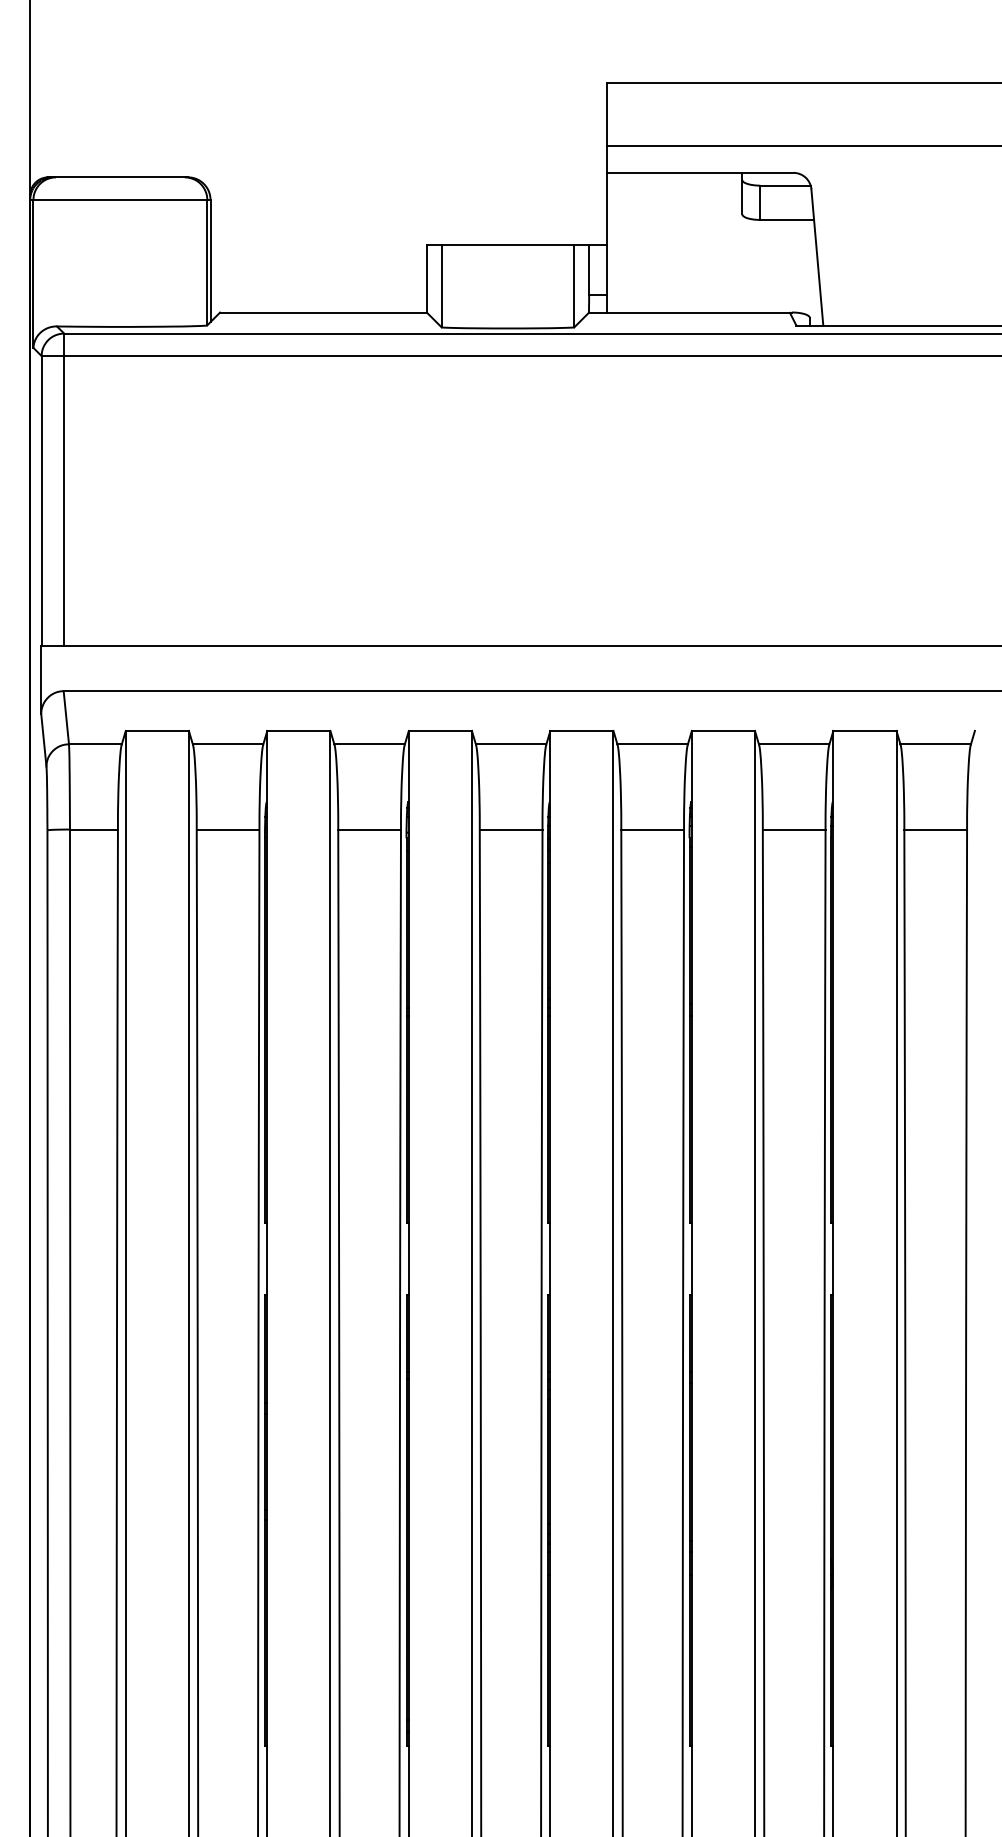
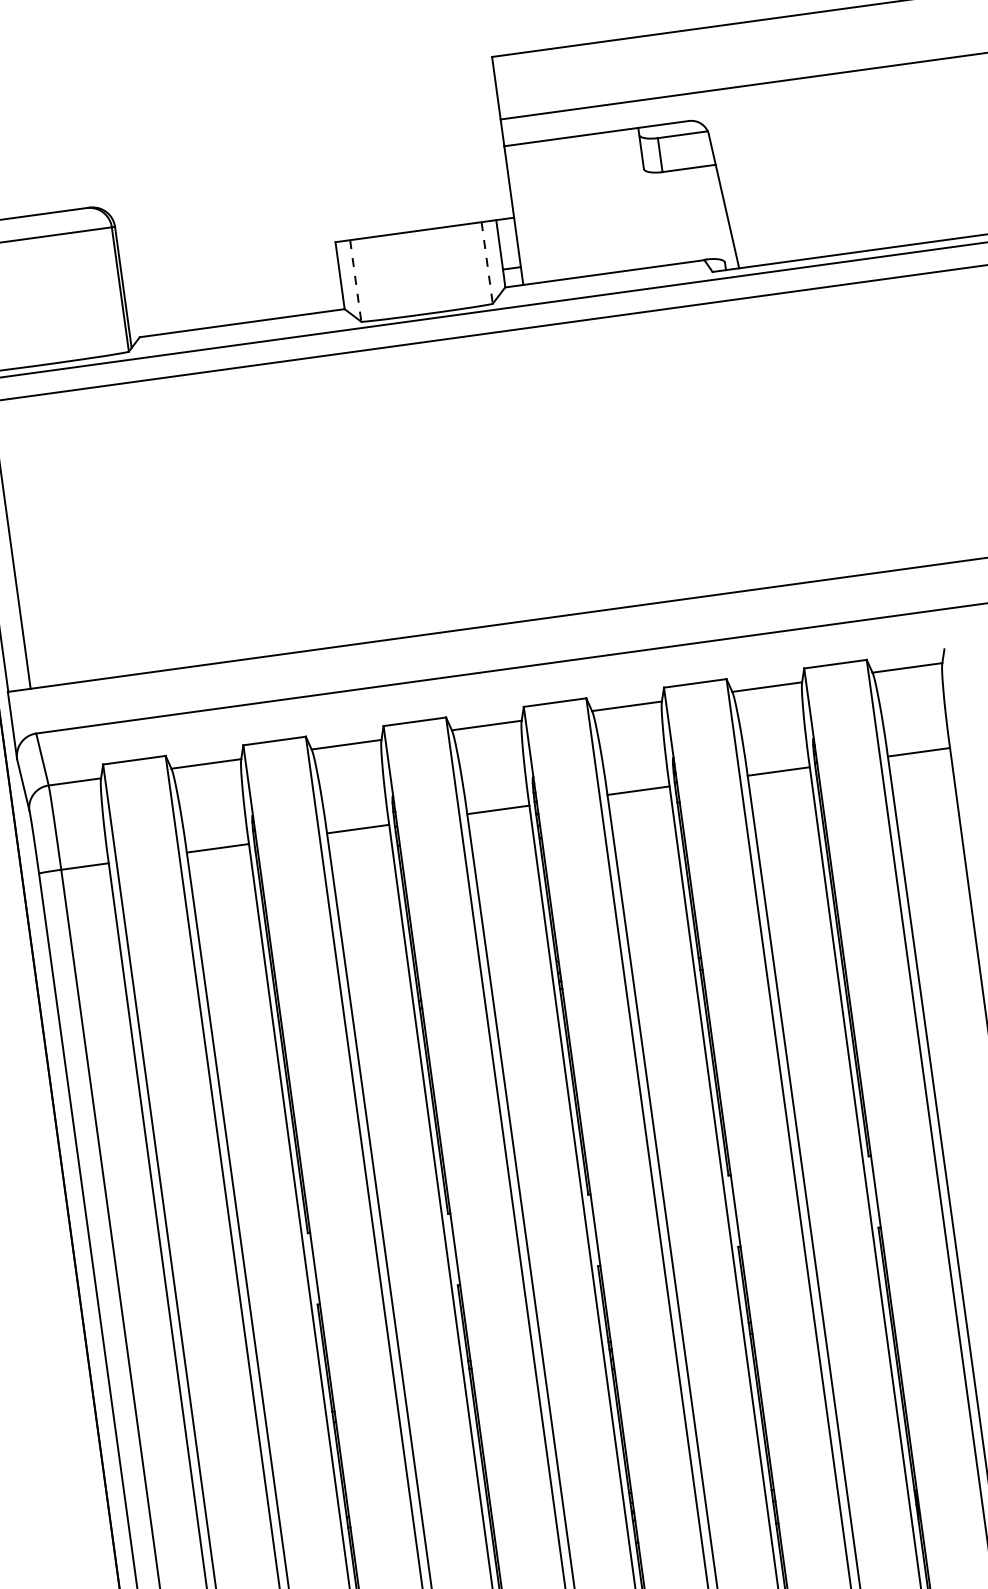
line: (441, 286) -> (355, 281), solid -> dashed
line: (574, 286) -> (487, 263), solid -> dashed

